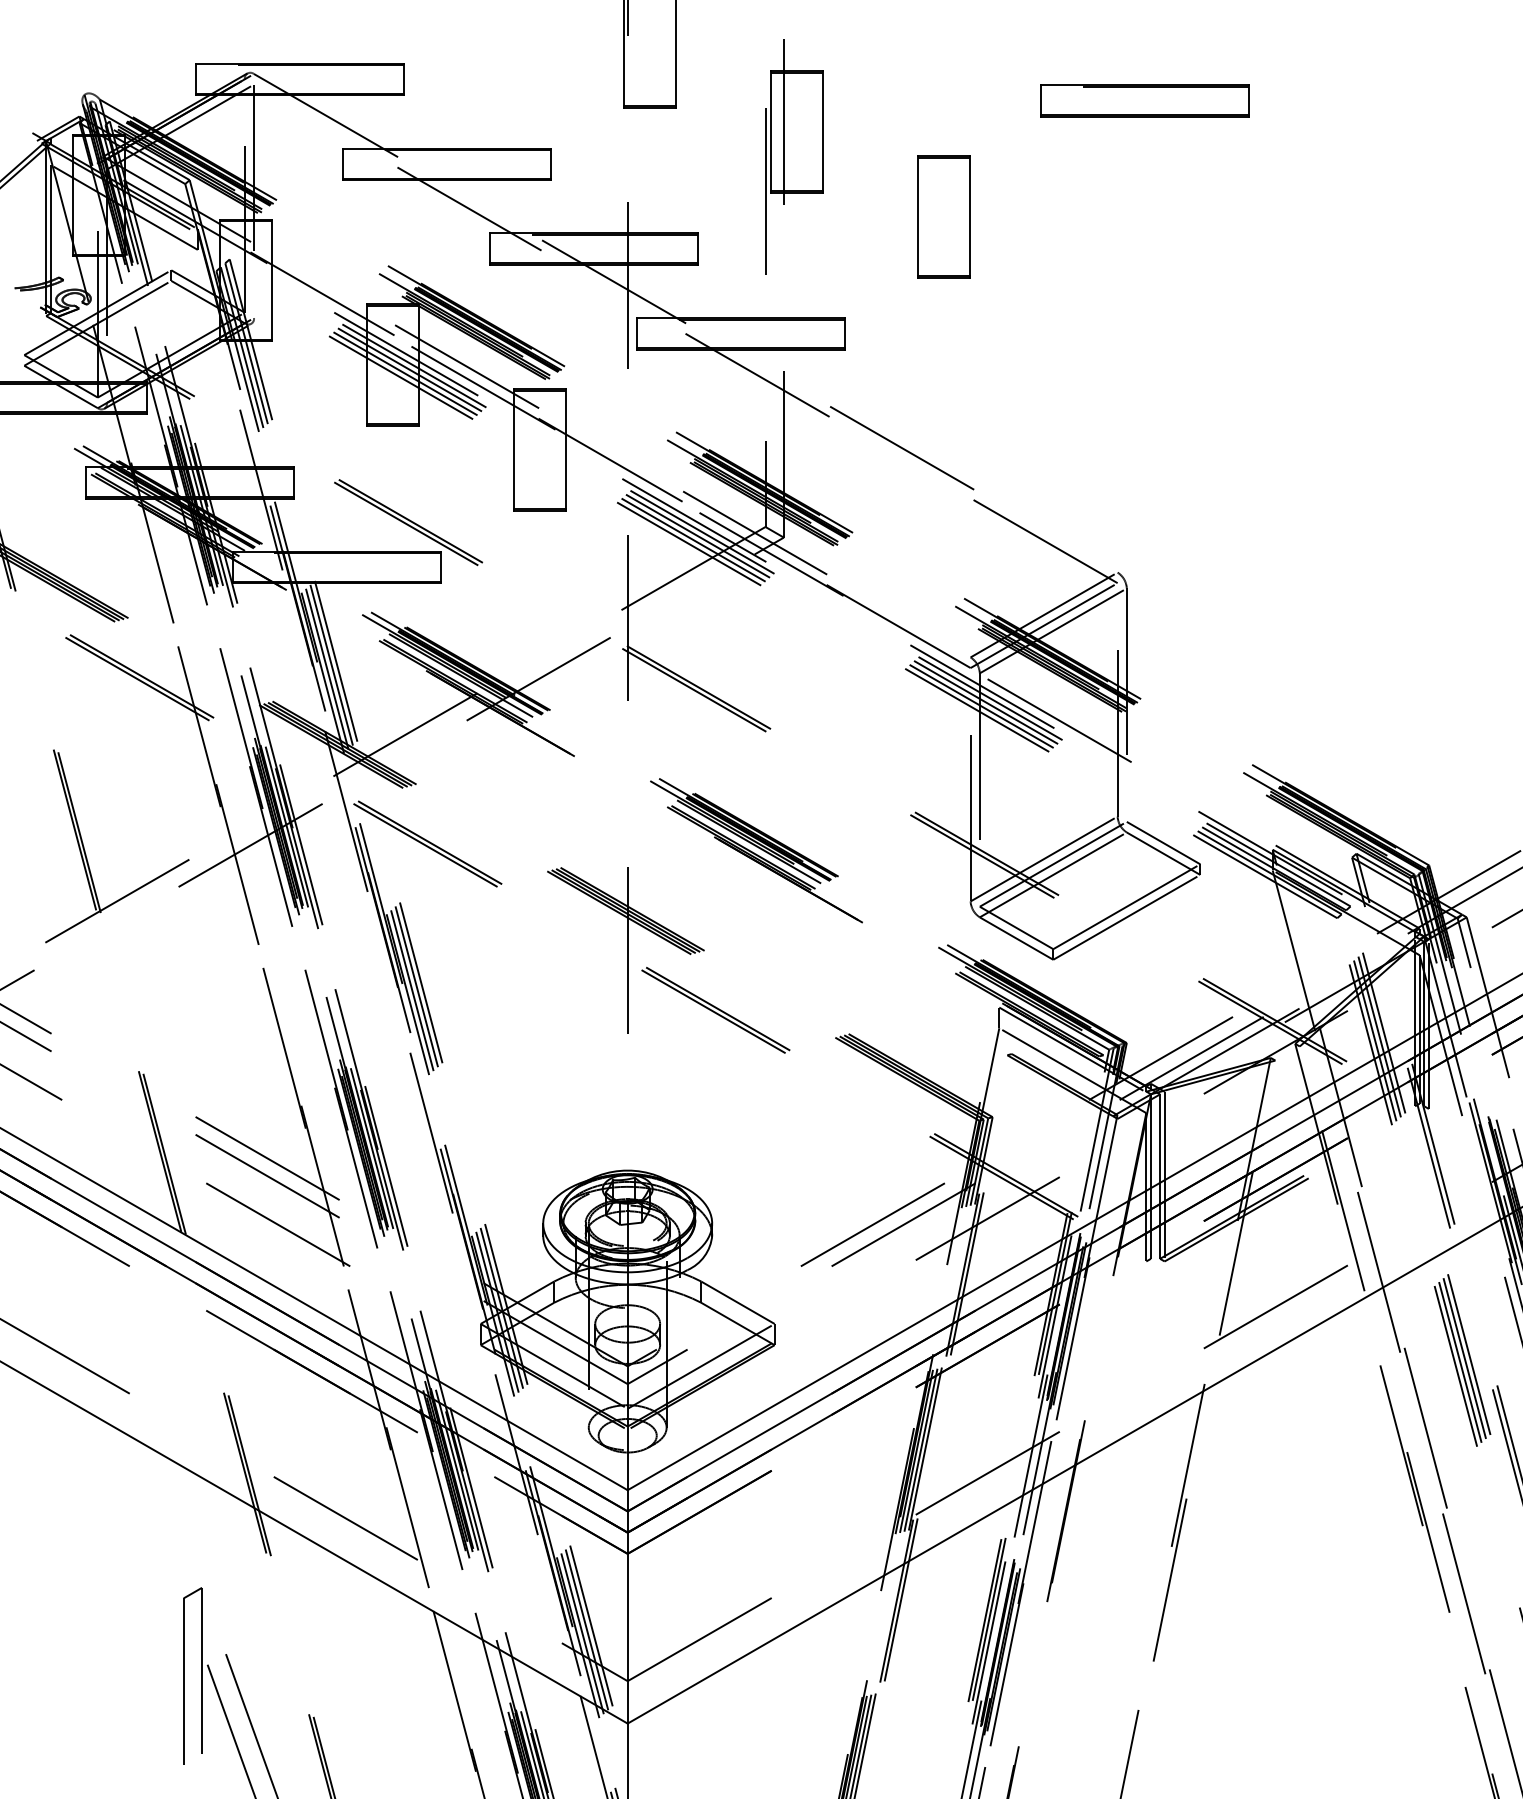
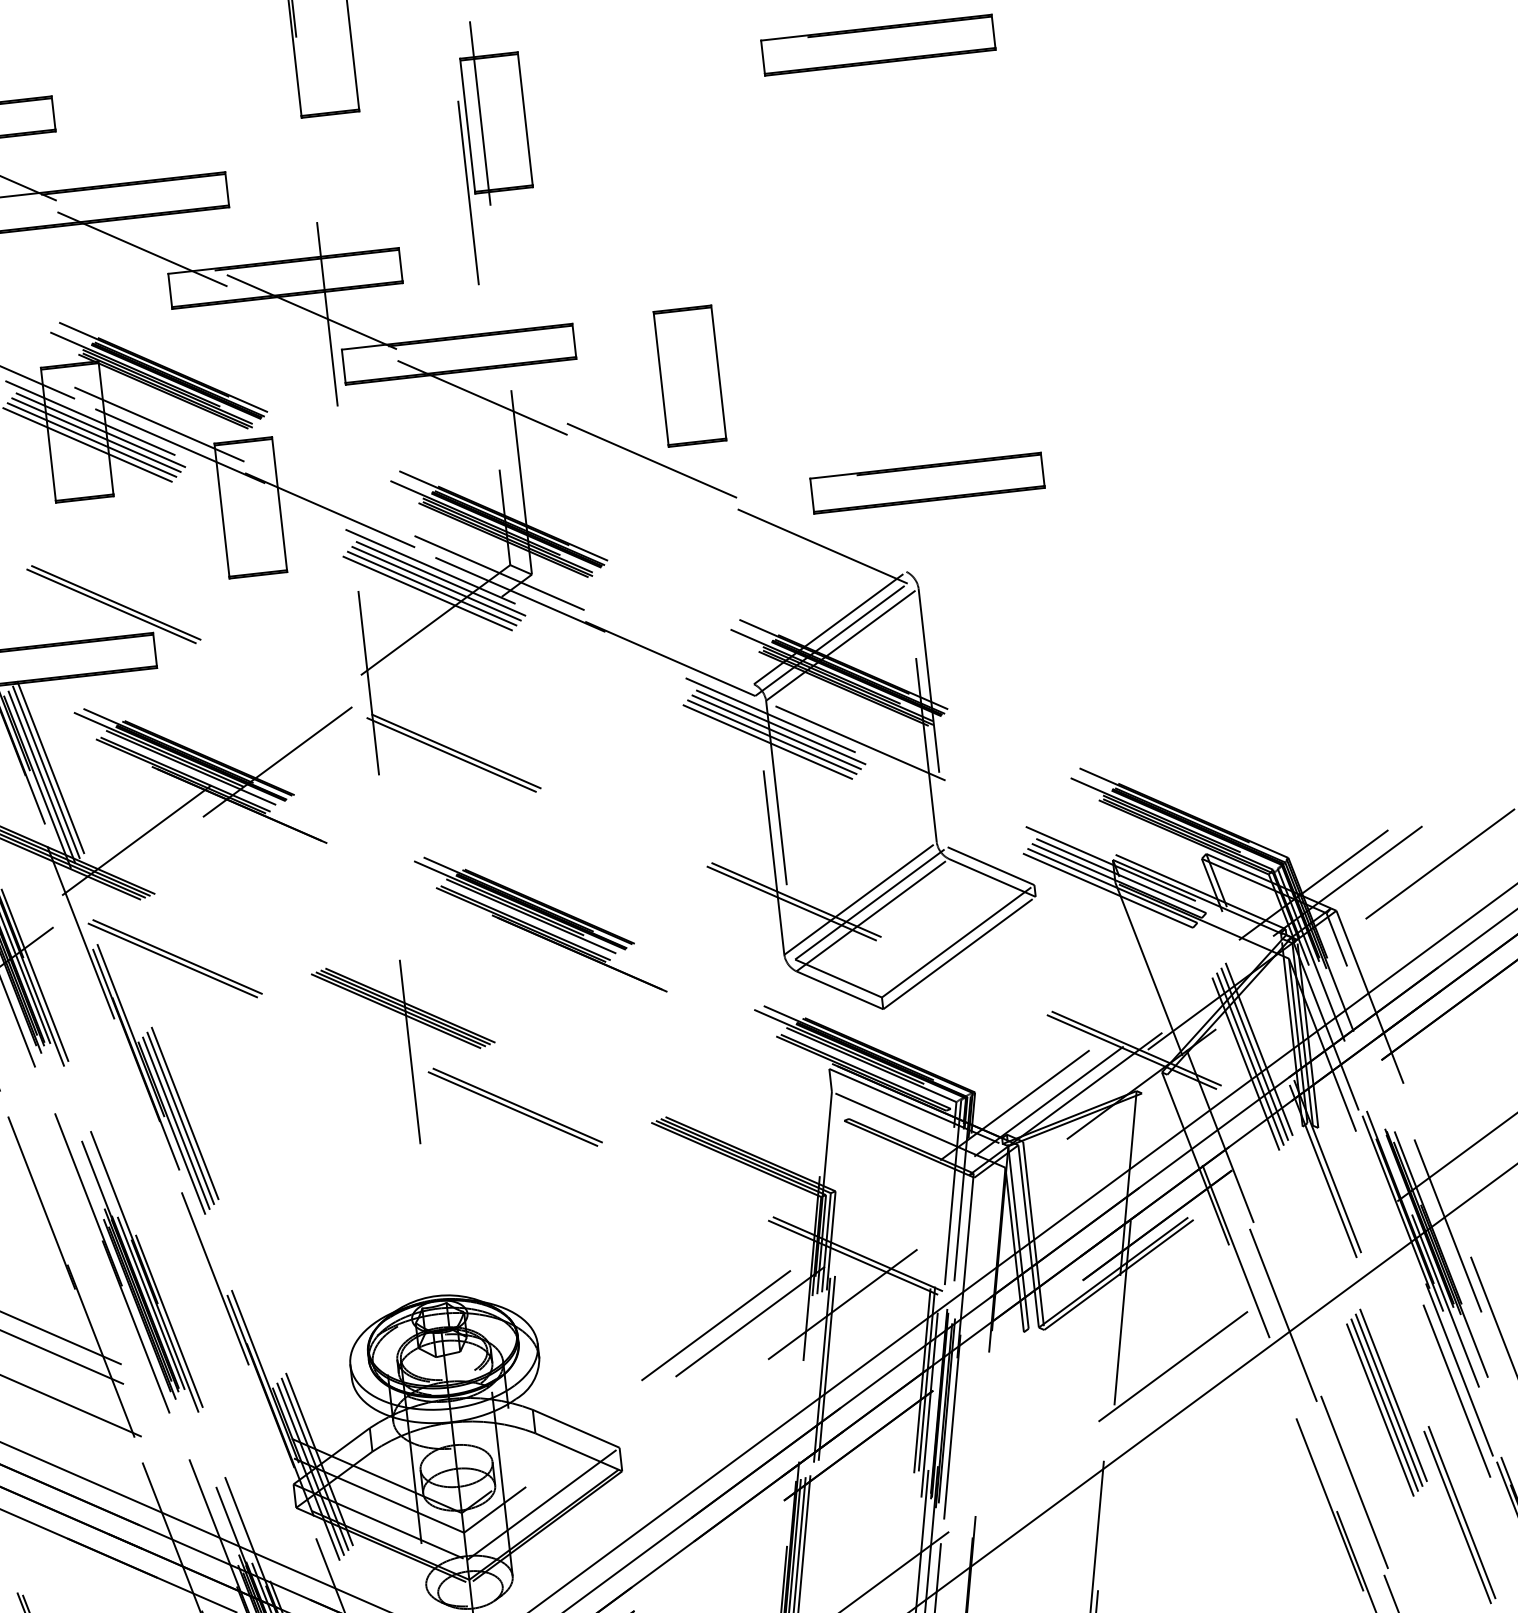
part: (943, 216) -> (688, 376), moved
part: (1144, 495) -> (926, 483), added

